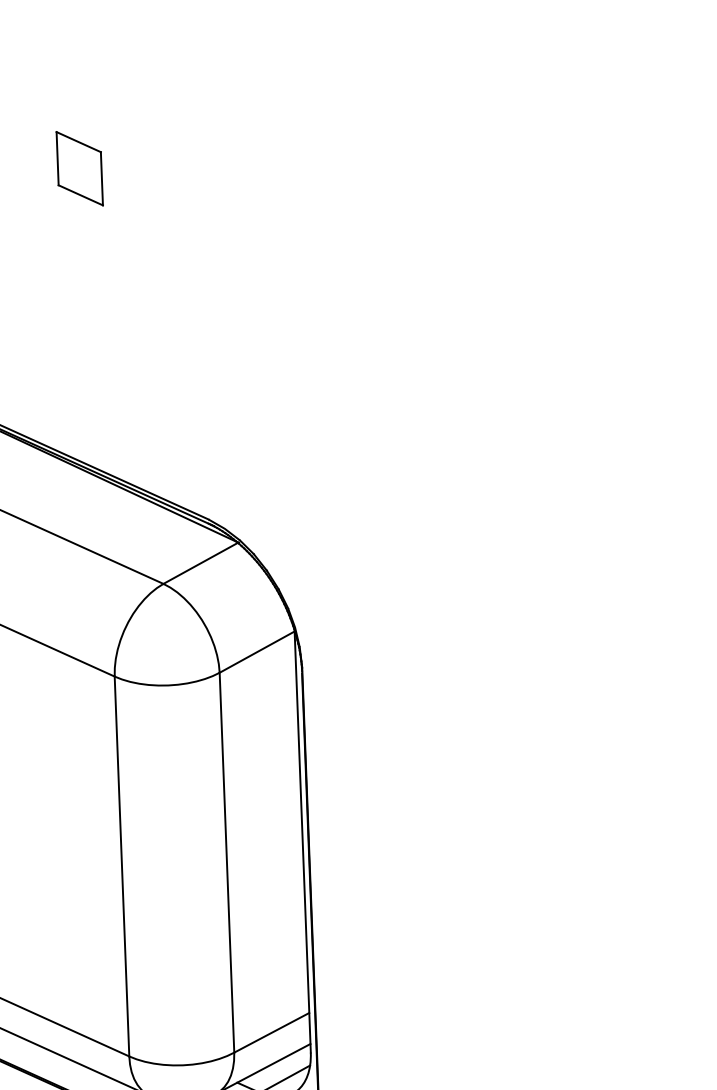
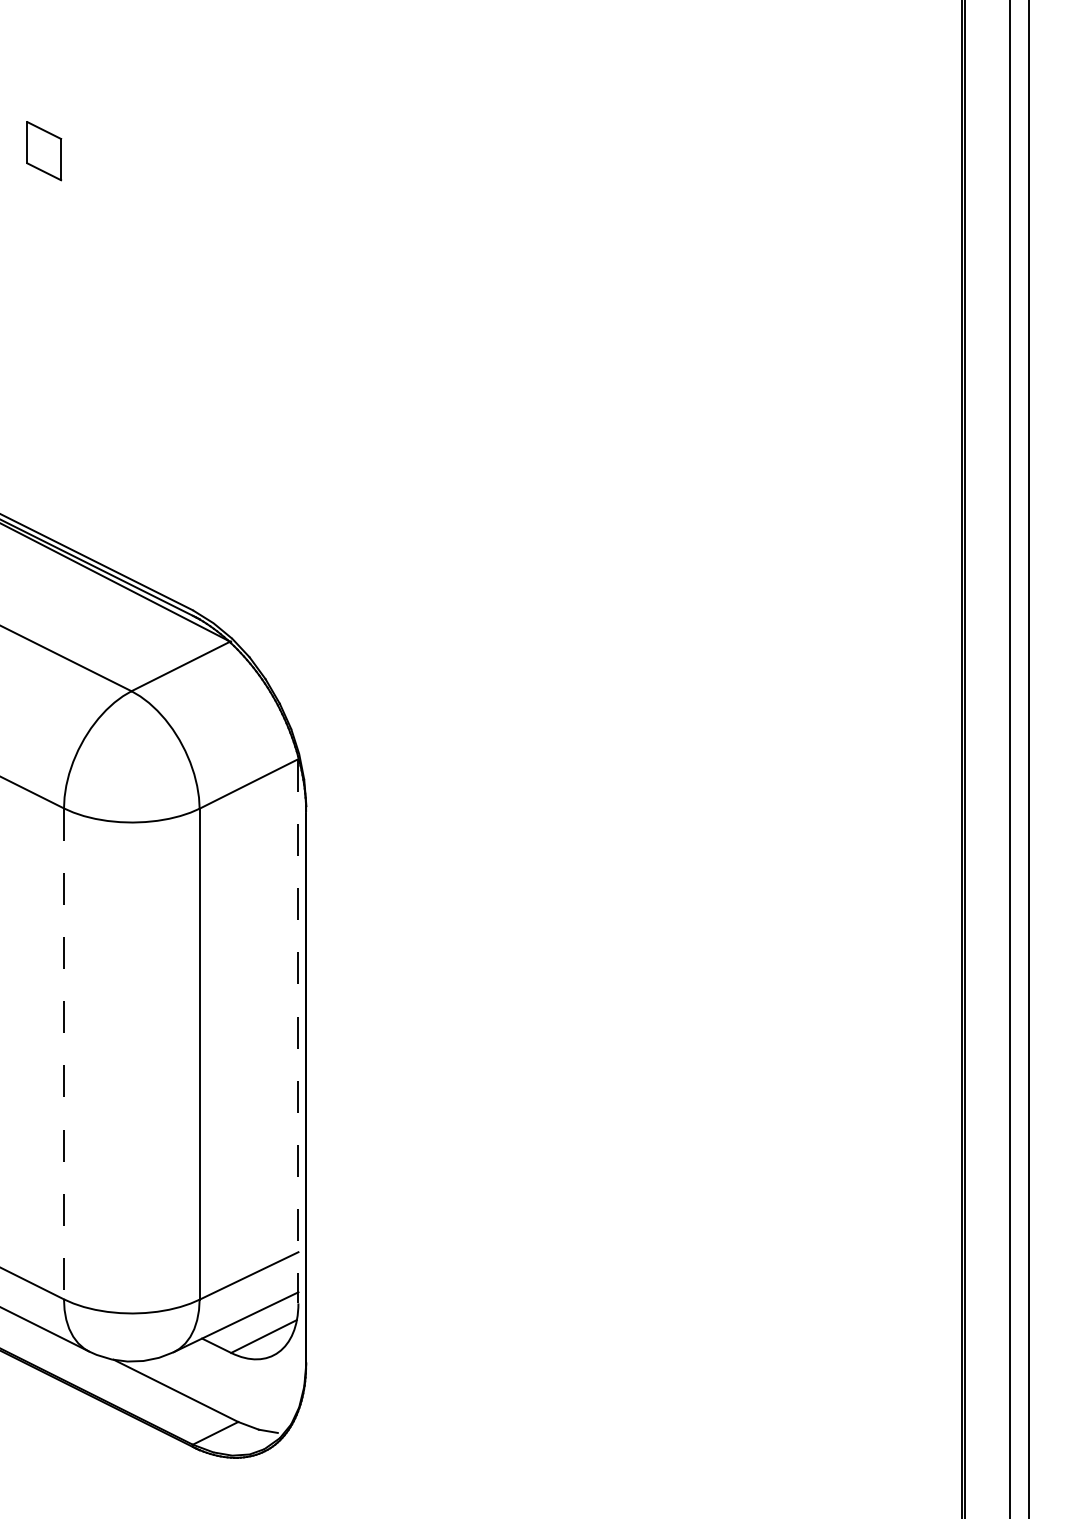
part: (80, 168) -> (44, 150), size x0.6
line: (302, 842) -> (298, 1031), solid -> dashed
line: (122, 866) -> (64, 1054), solid -> dashed

